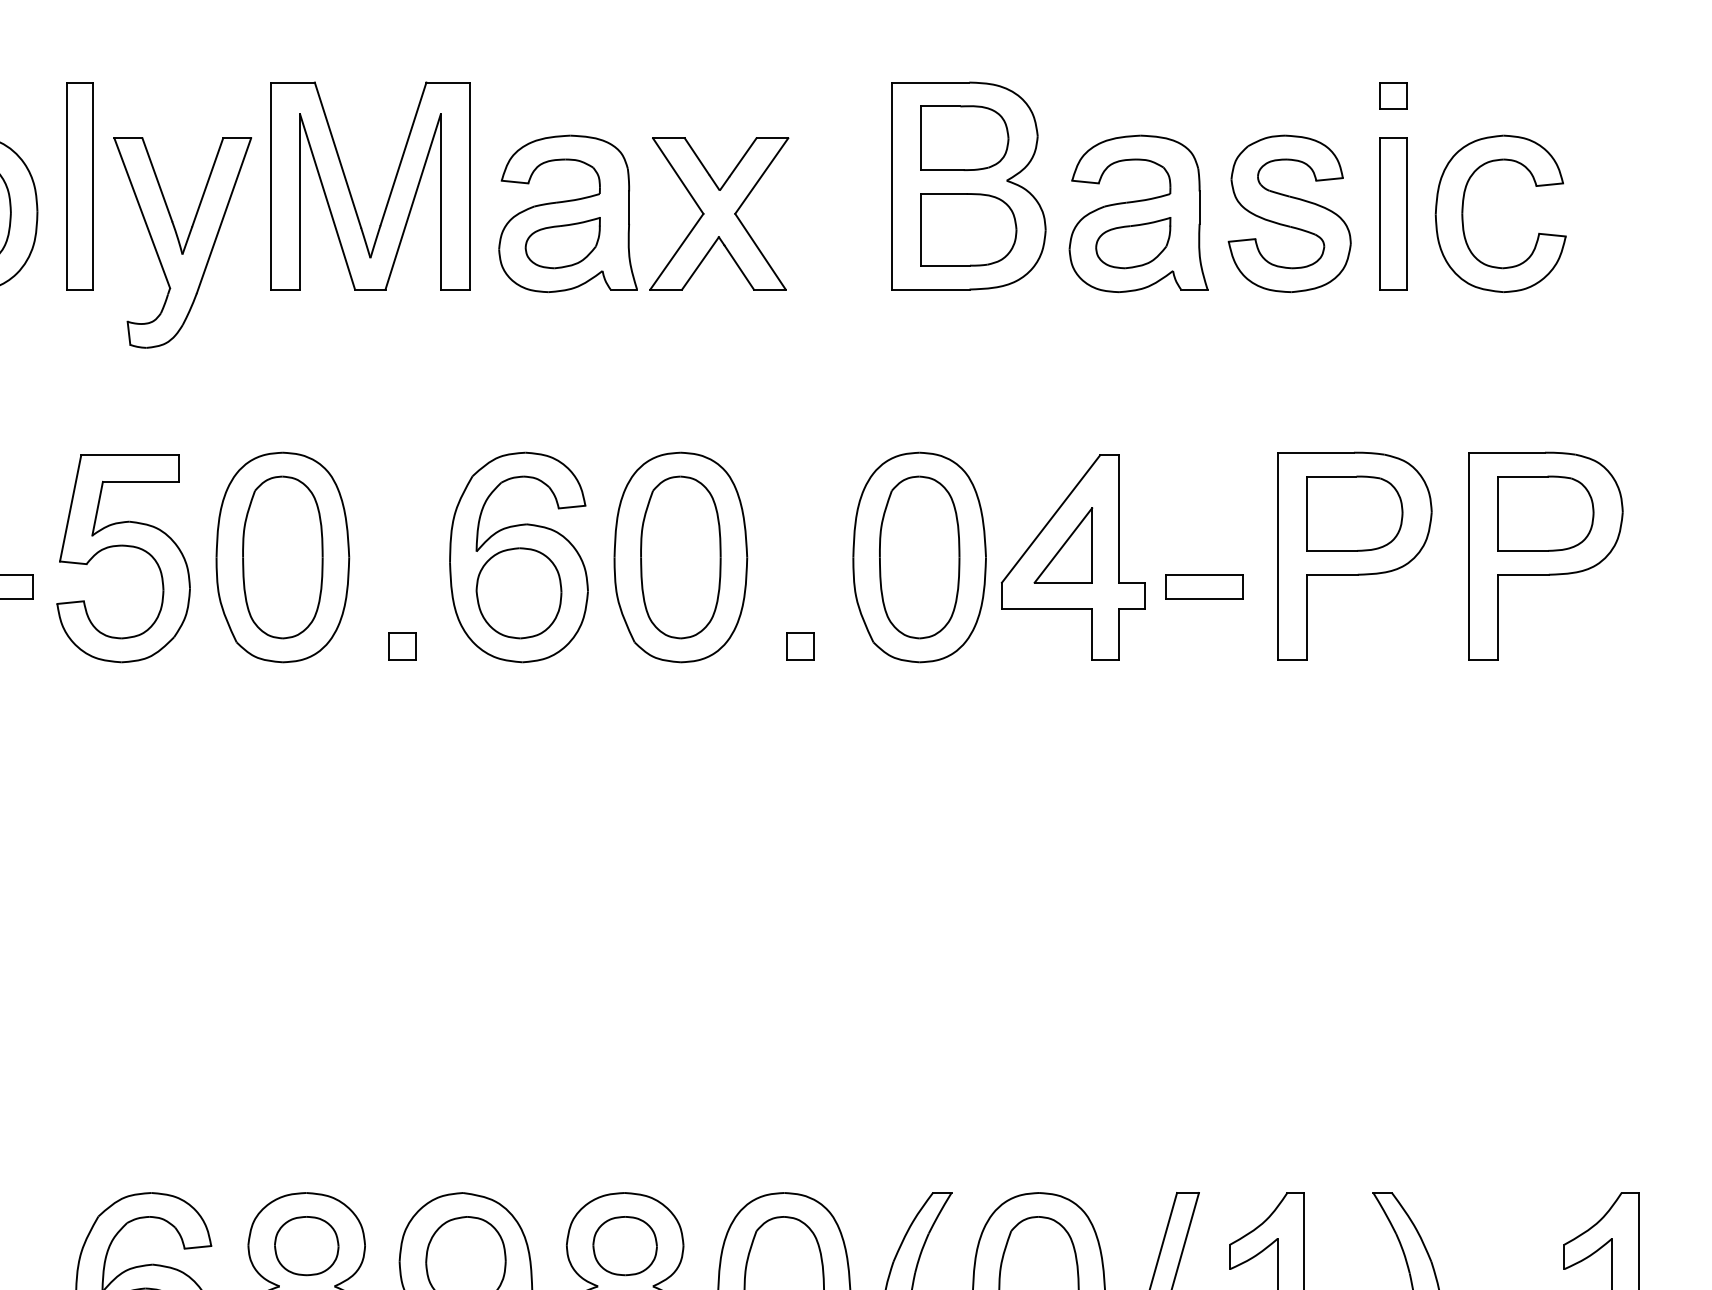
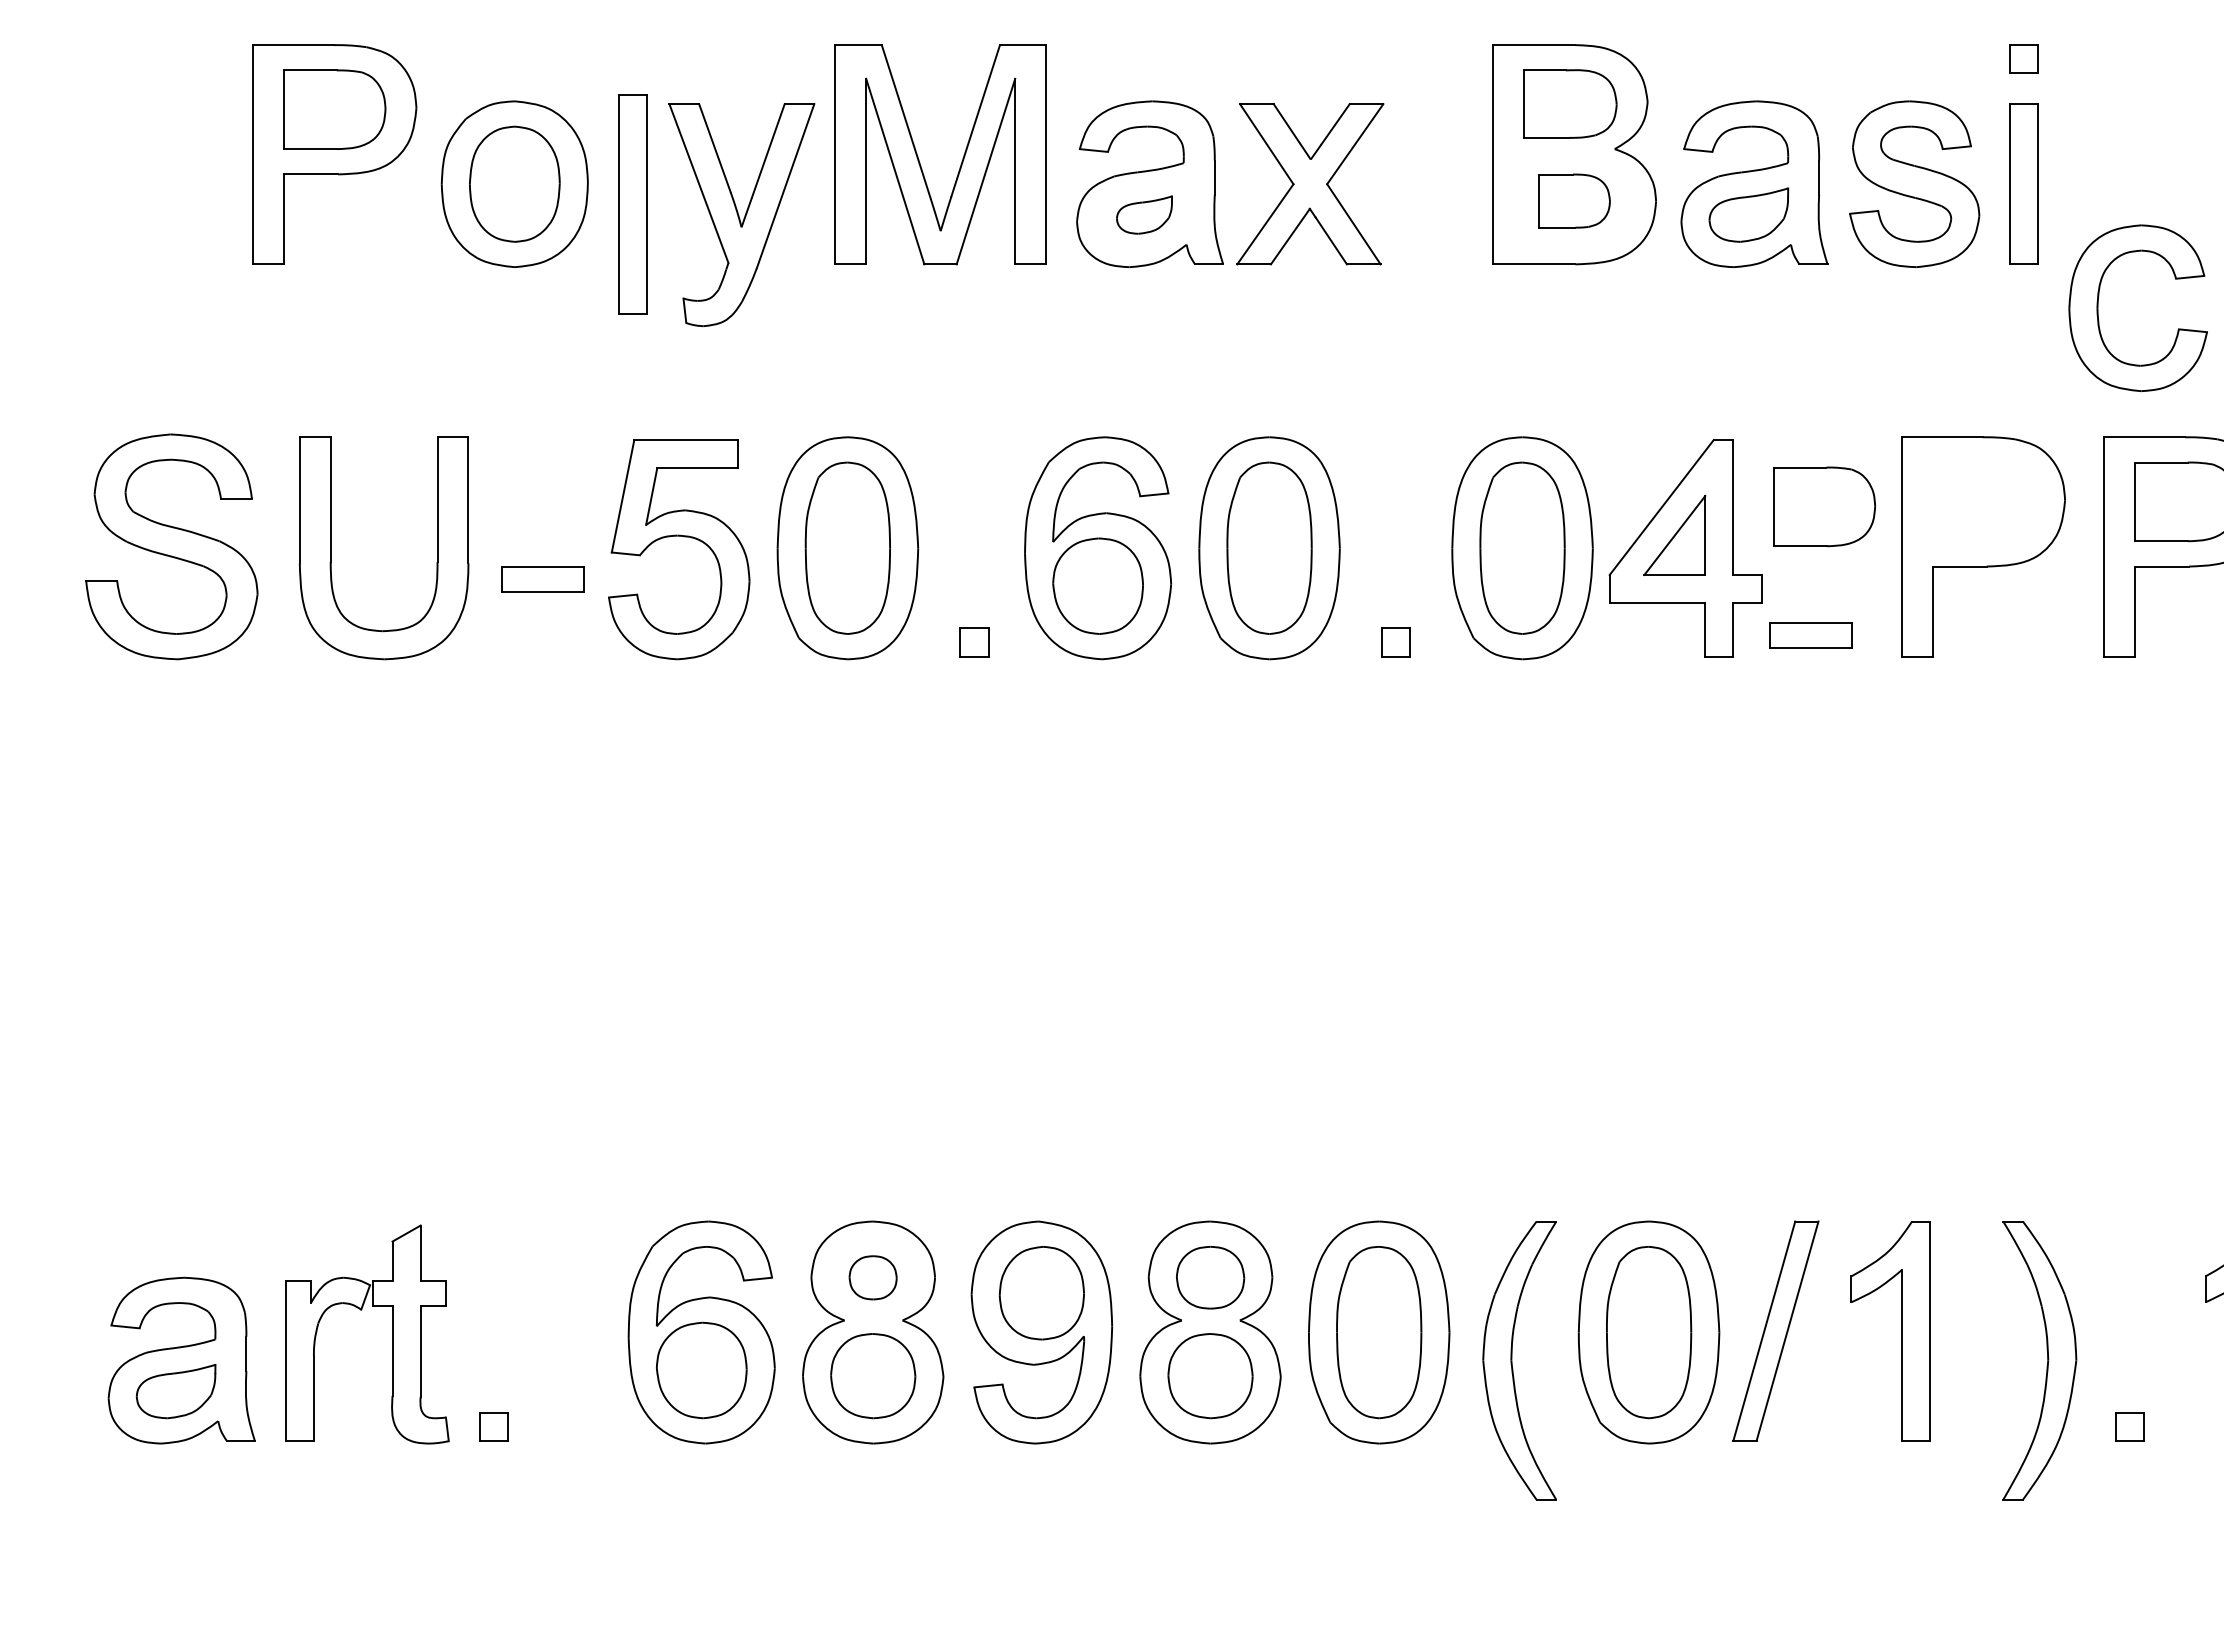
part: (79, 185) -> (632, 204), moved
part: (1463, 213) -> (2098, 307), moved
part: (968, 229) -> (1574, 200), size x0.7
part: (562, 242) -> (1144, 214), size x0.7
part: (1354, 513) -> (1824, 506), moved
part: (1204, 586) -> (1810, 635), moved
part: (306, 1245) -> (872, 1277), size x0.7

